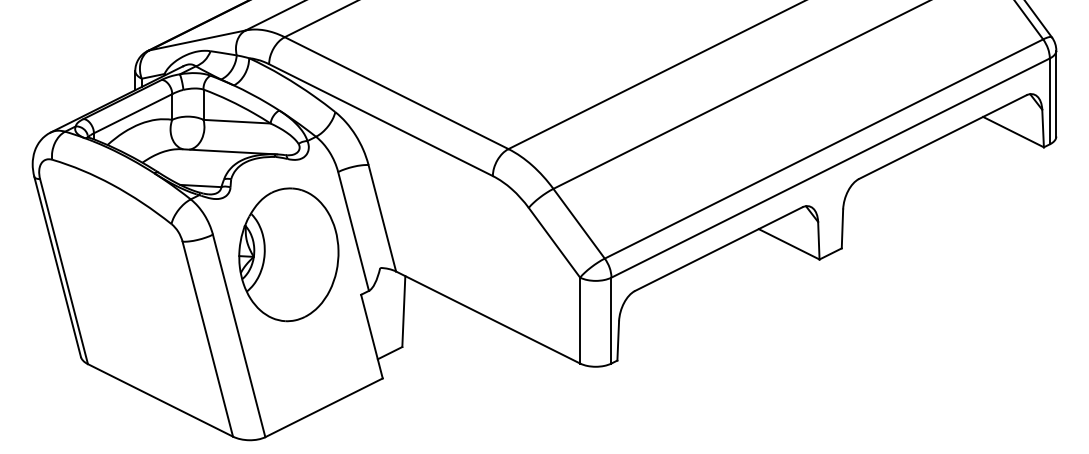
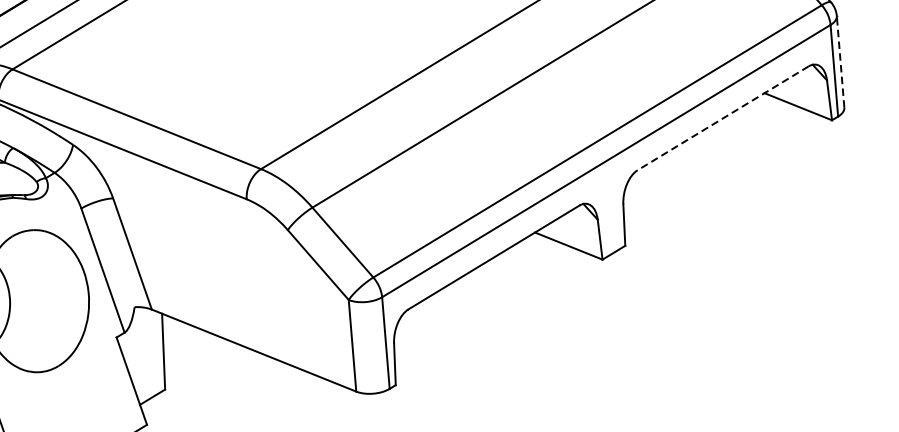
line: (1056, 93) -> (840, 61), solid -> dashed
line: (942, 137) -> (723, 118), solid -> dashed

